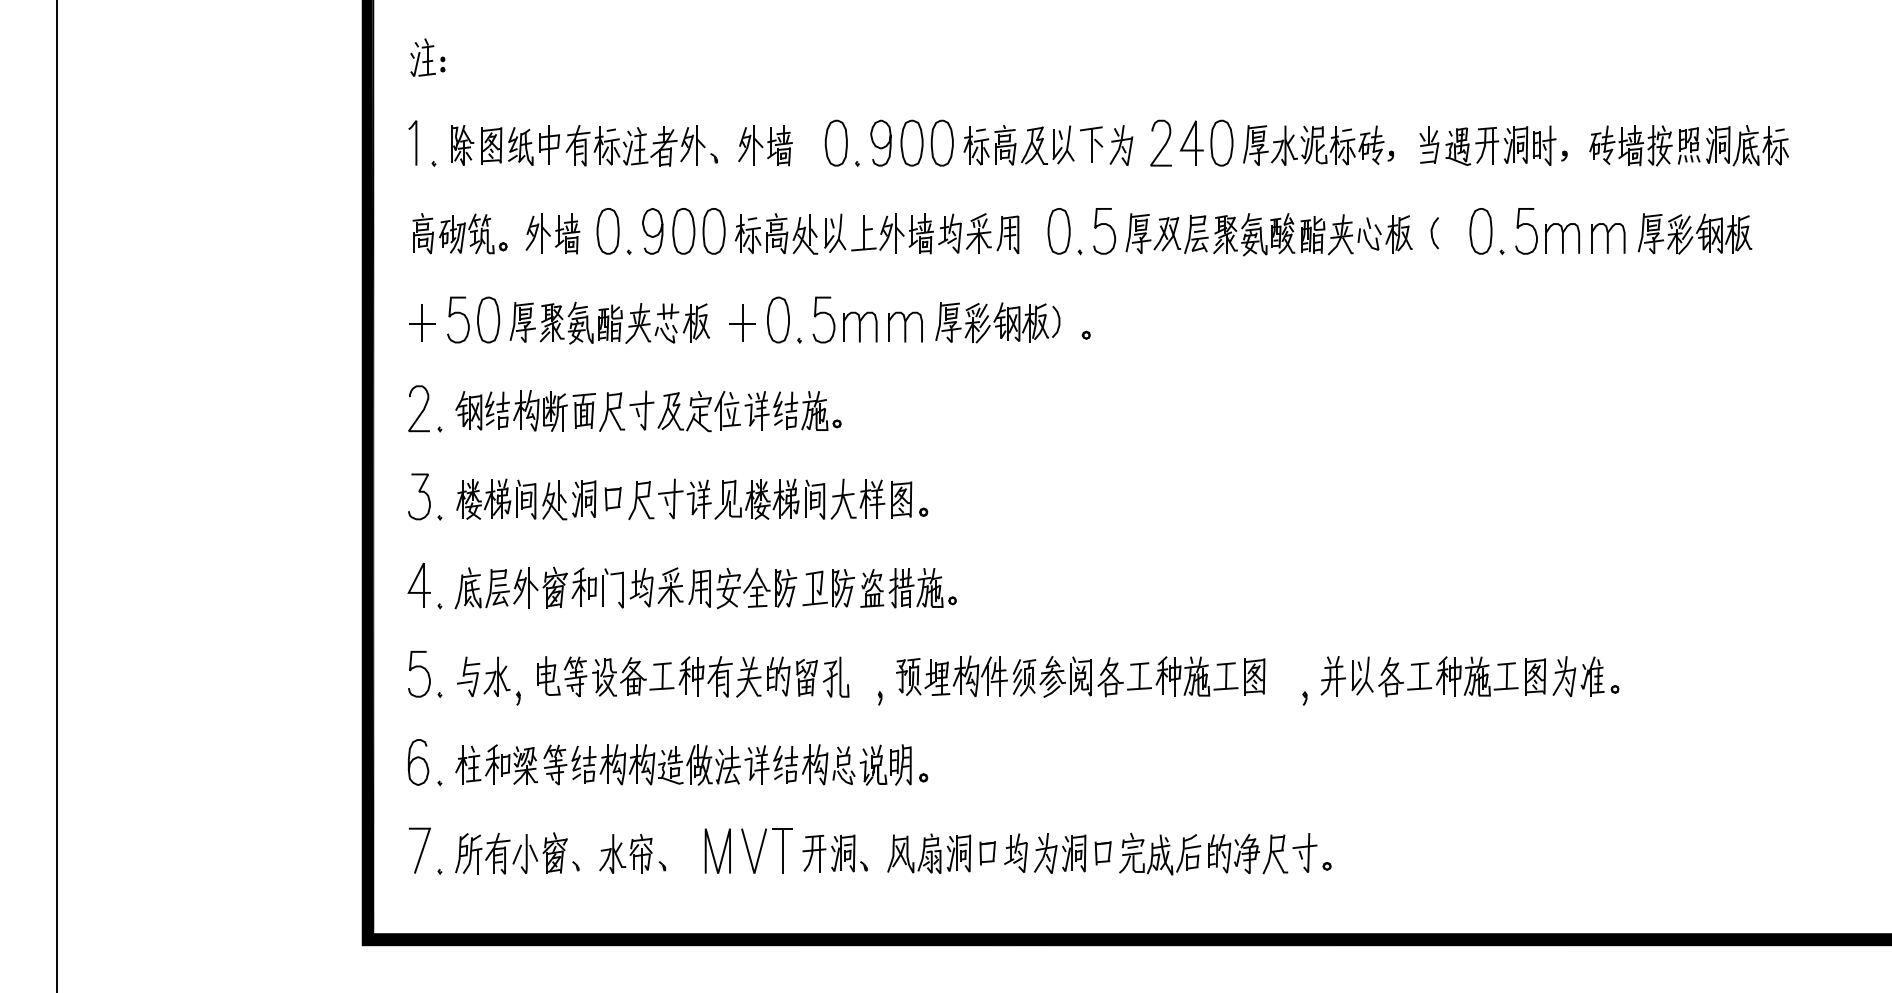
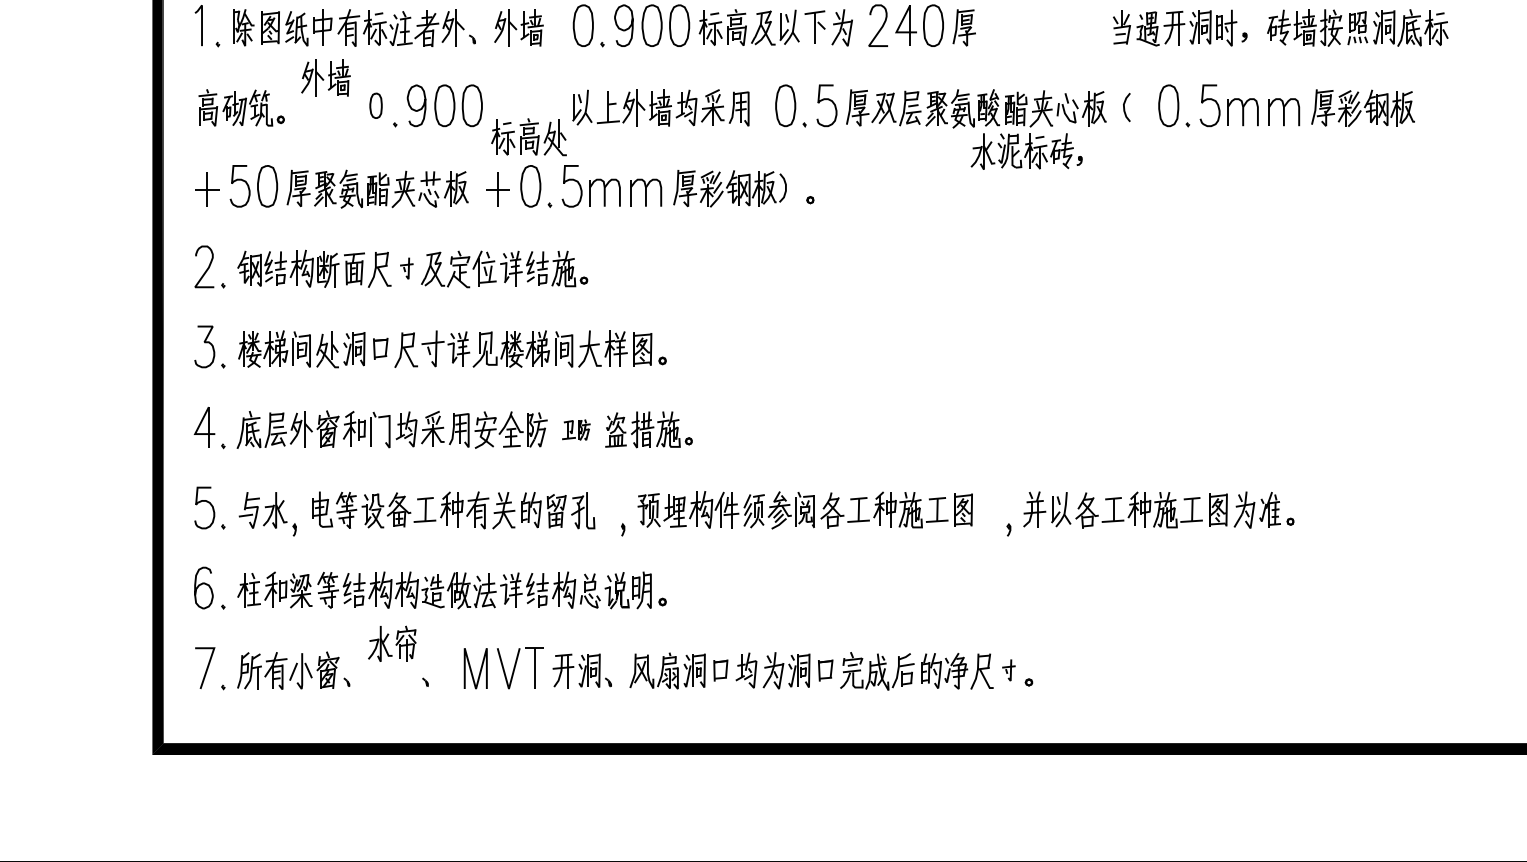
part: (1332, 145) -> (1026, 151), moved
part: (607, 231) -> (375, 105), size x0.6
part: (552, 233) -> (325, 77), moved
part: (776, 233) -> (529, 136), moved
part: (641, 410) -> (406, 268), size x0.6
part: (828, 588) -> (576, 430), size x0.6
part: (1304, 852) -> (1008, 669), size x0.6
part: (625, 853) -> (391, 643), moved

